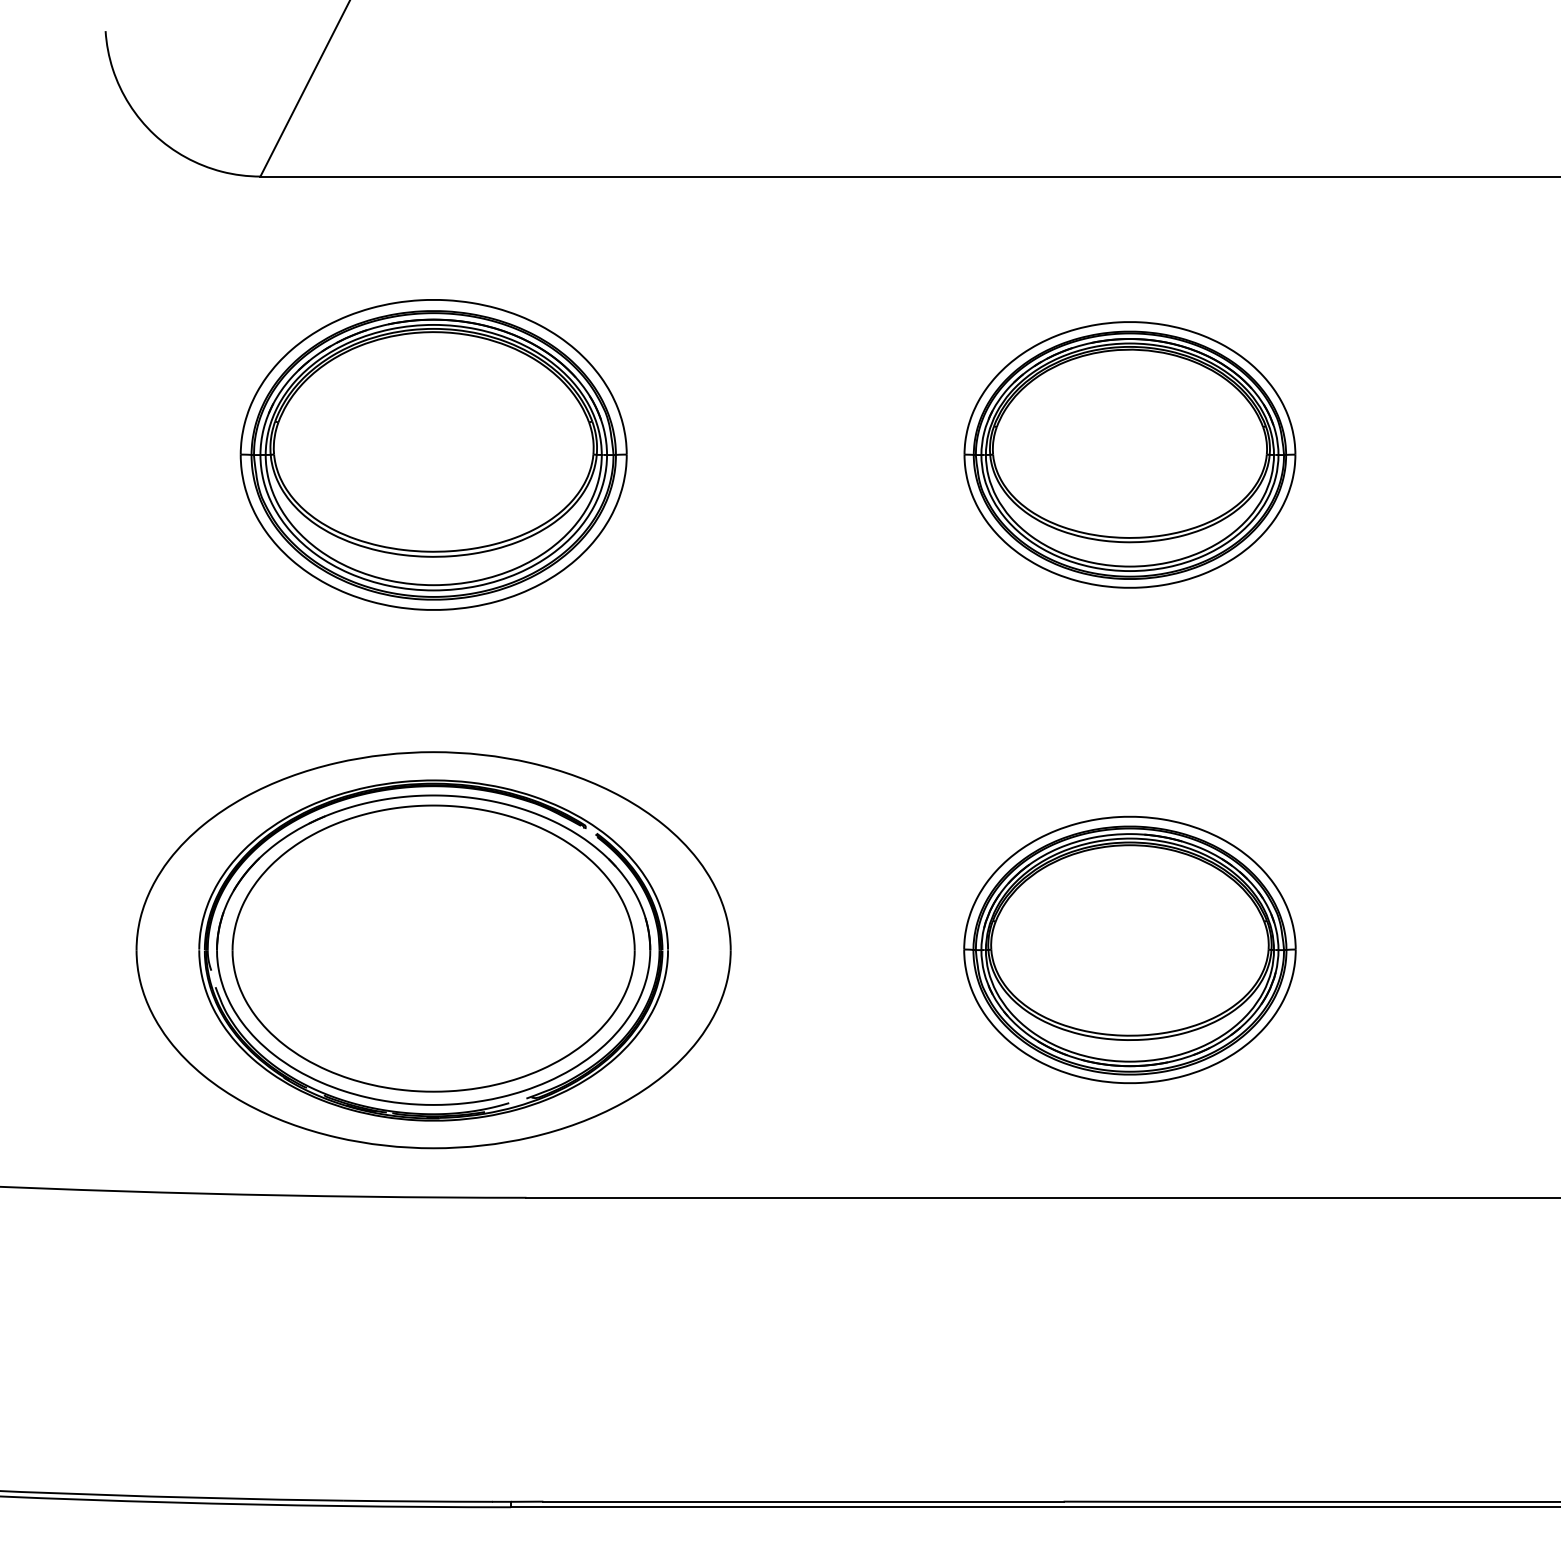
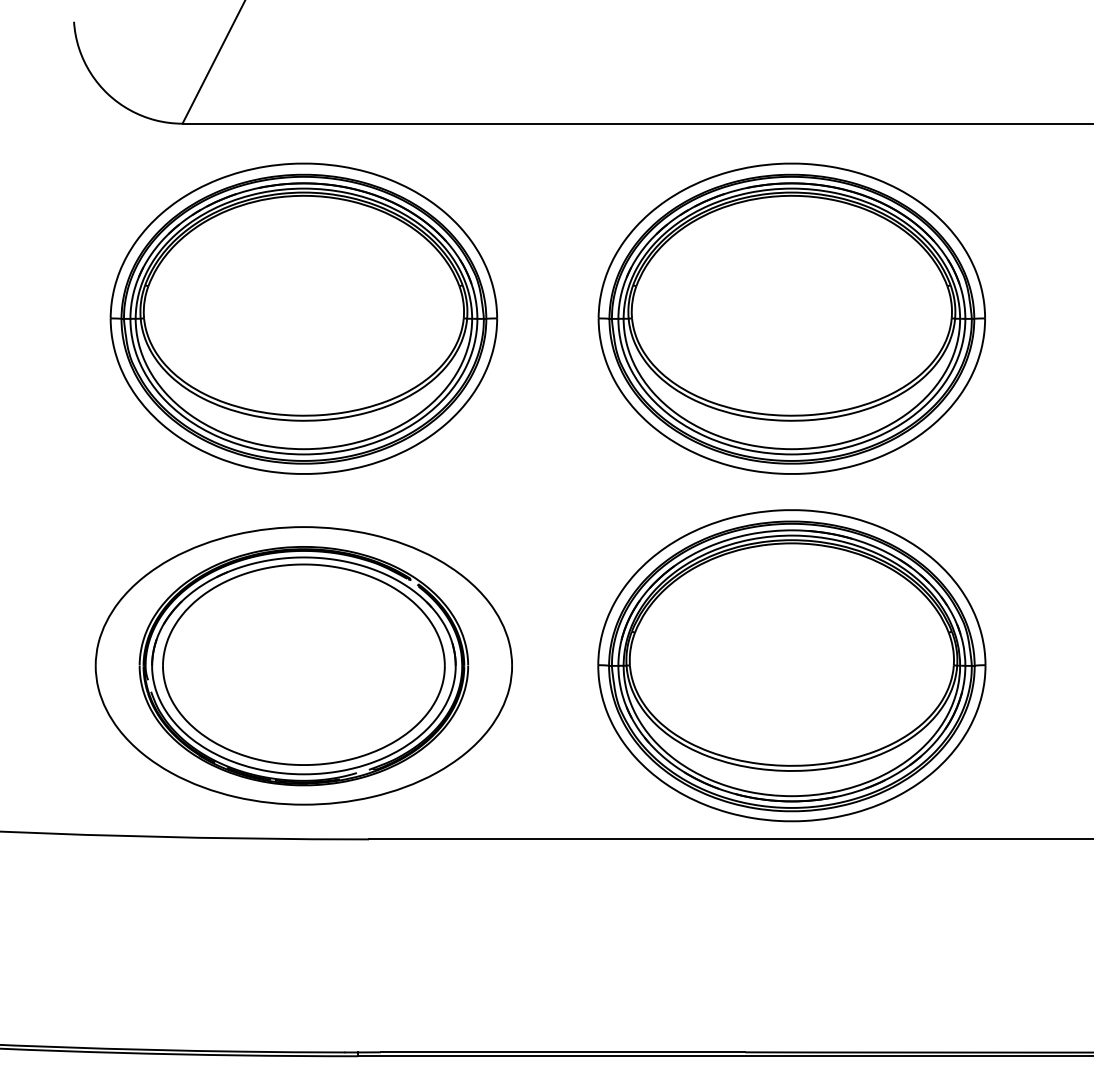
part: (433, 454) -> (303, 318), size x1.43
part: (1129, 454) -> (791, 318), size x1.67
part: (1129, 949) -> (791, 665), size x1.67

